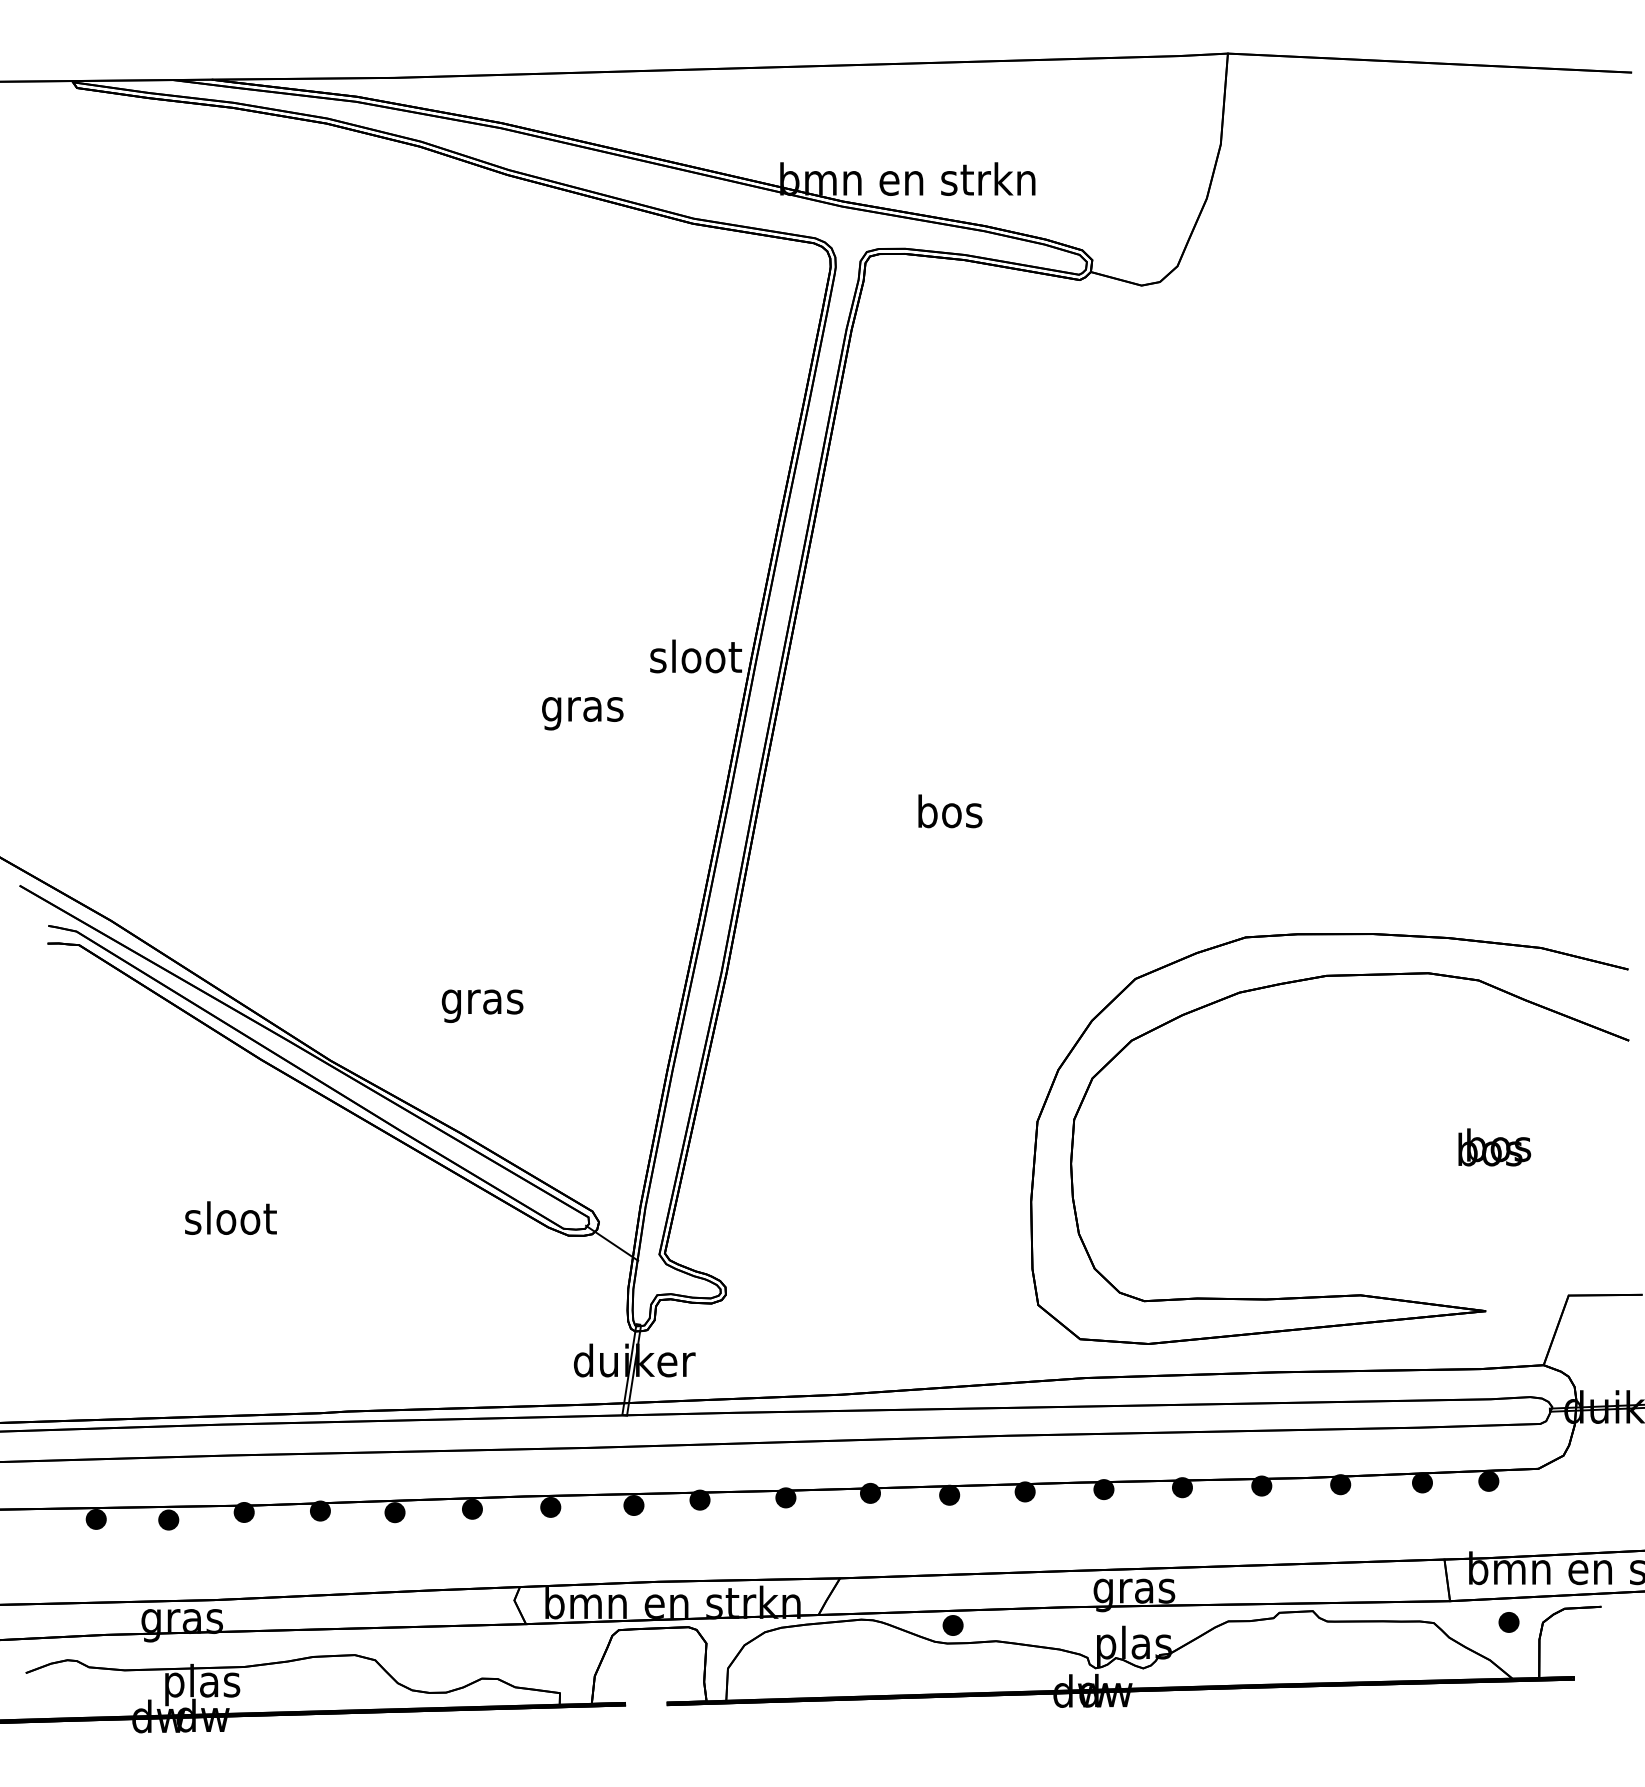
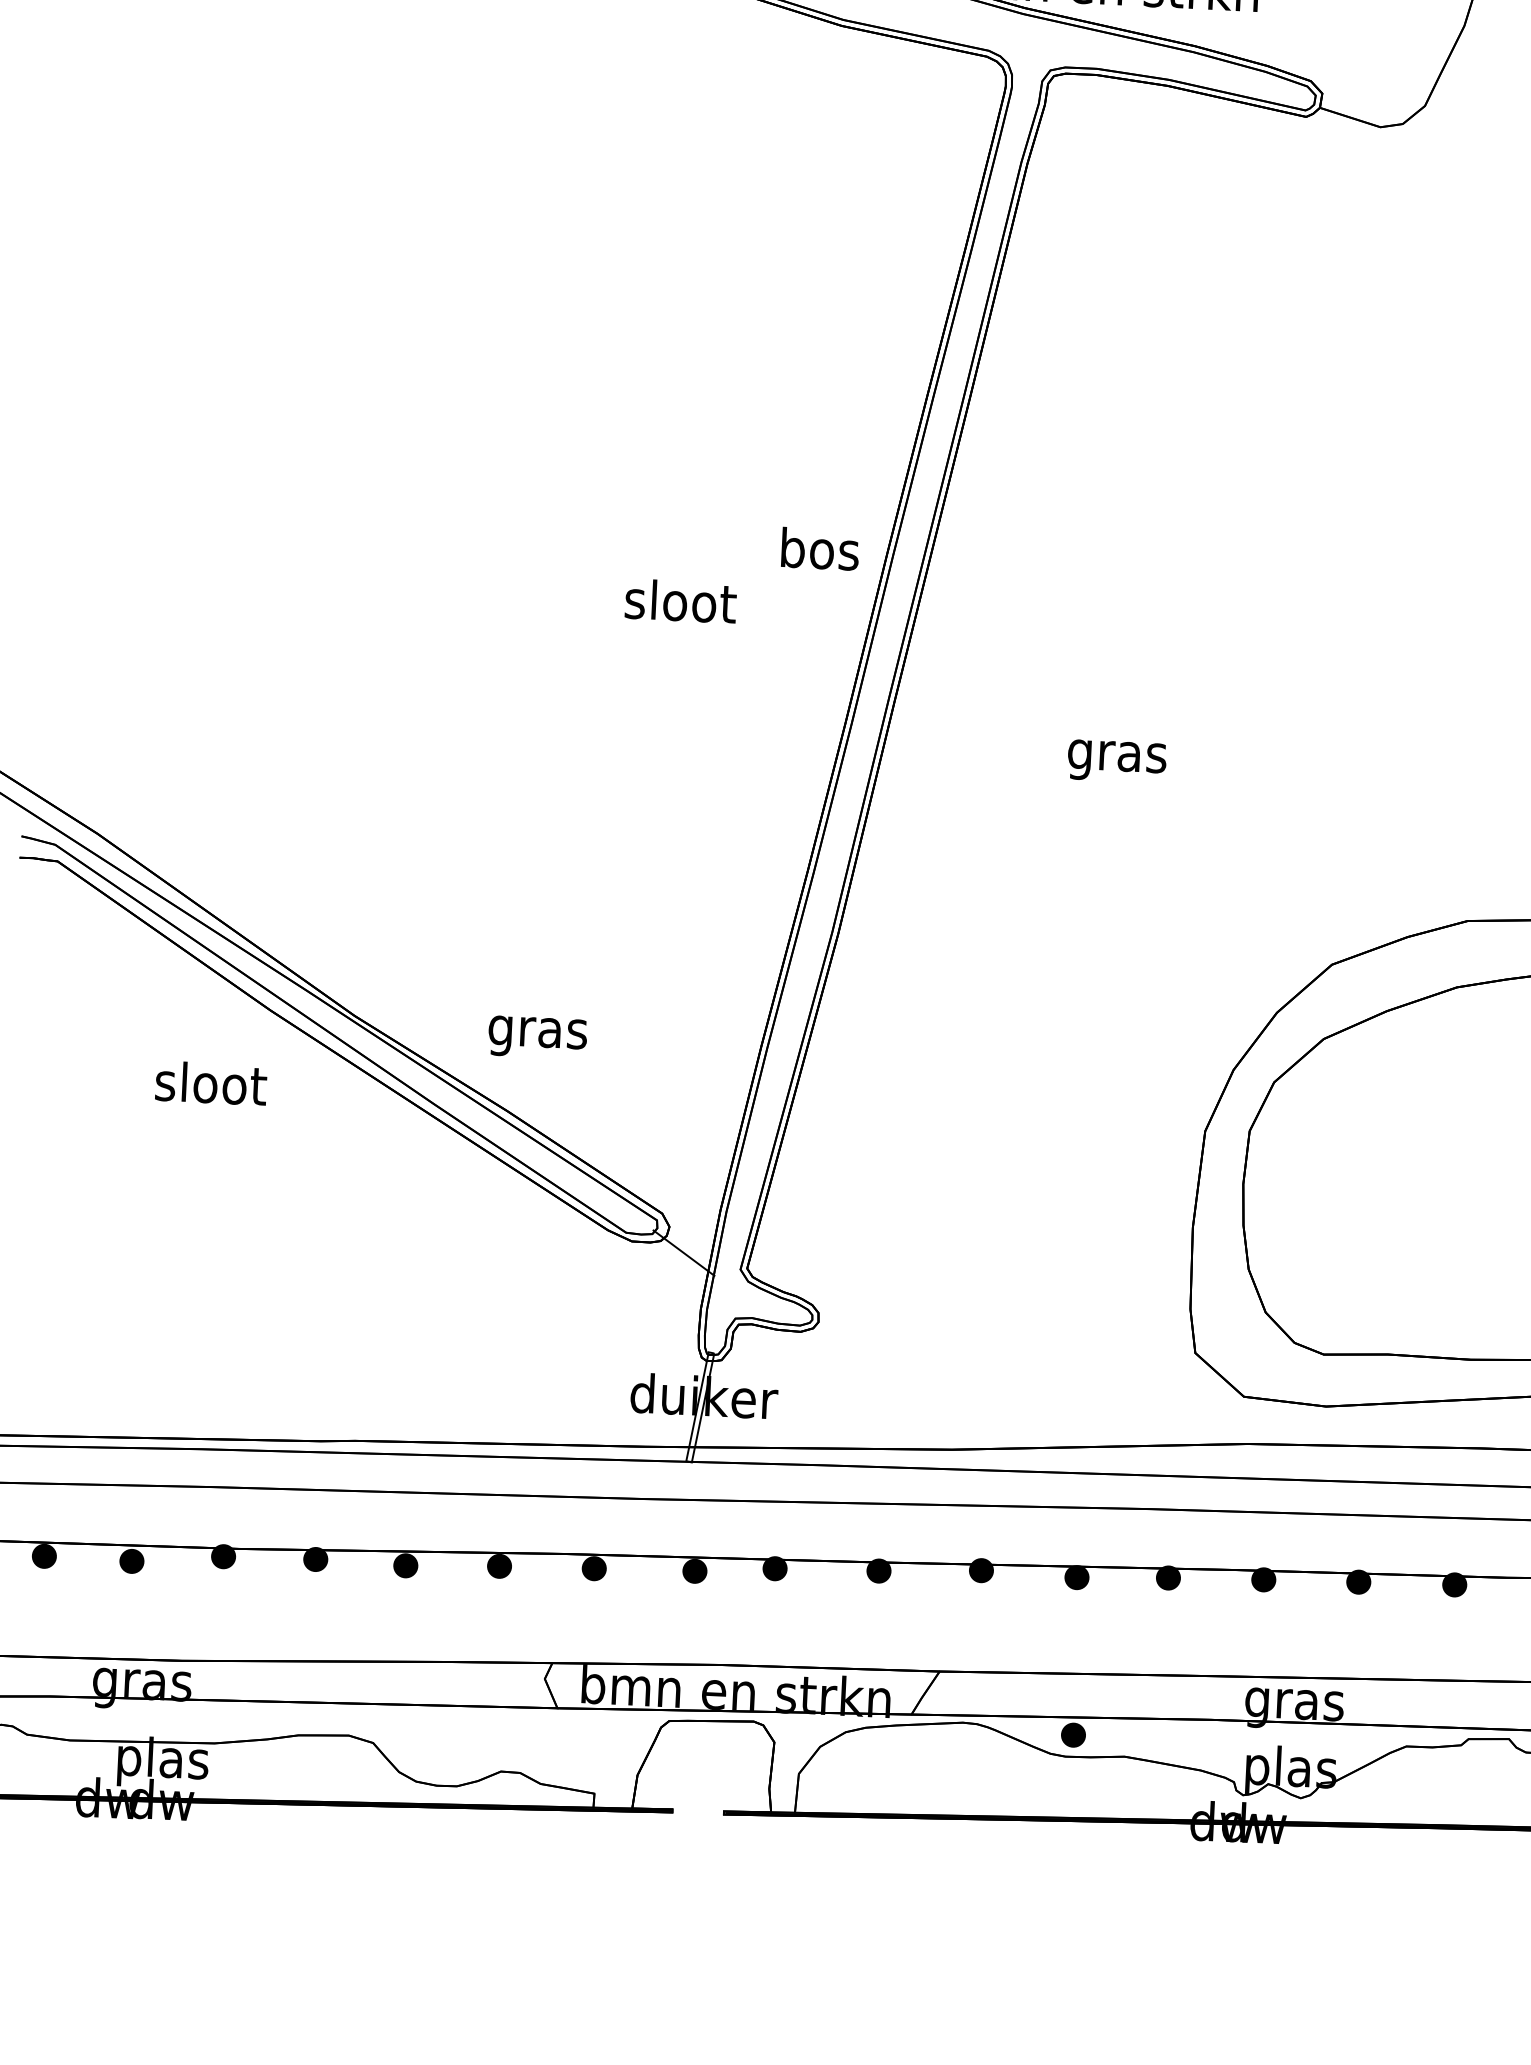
text: (696, 656) -> (820, 549), sloot -> bos
text: (583, 709) -> (681, 606), gras -> sloot
text: (949, 815) -> (1116, 756), bos -> gras
text: (482, 1005) -> (537, 1036), moved
text: (230, 1217) -> (210, 1082), moved

